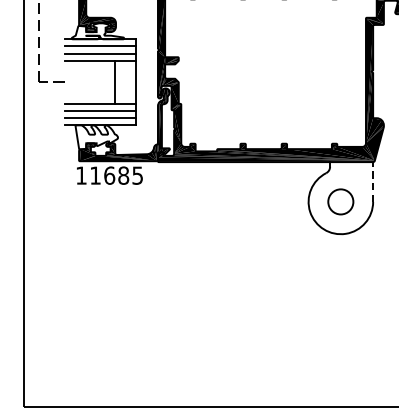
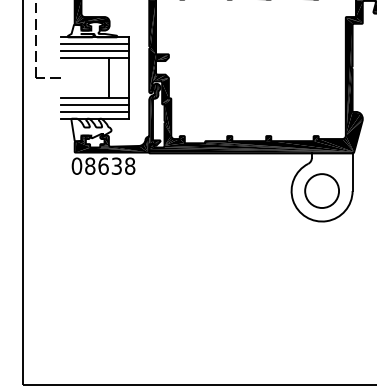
text: (109, 174) -> (103, 165), 11685 -> 08638
line: (373, 182) -> (352, 172), dashed -> solid
circle: (340, 201) -> (321, 190), size x1.43

